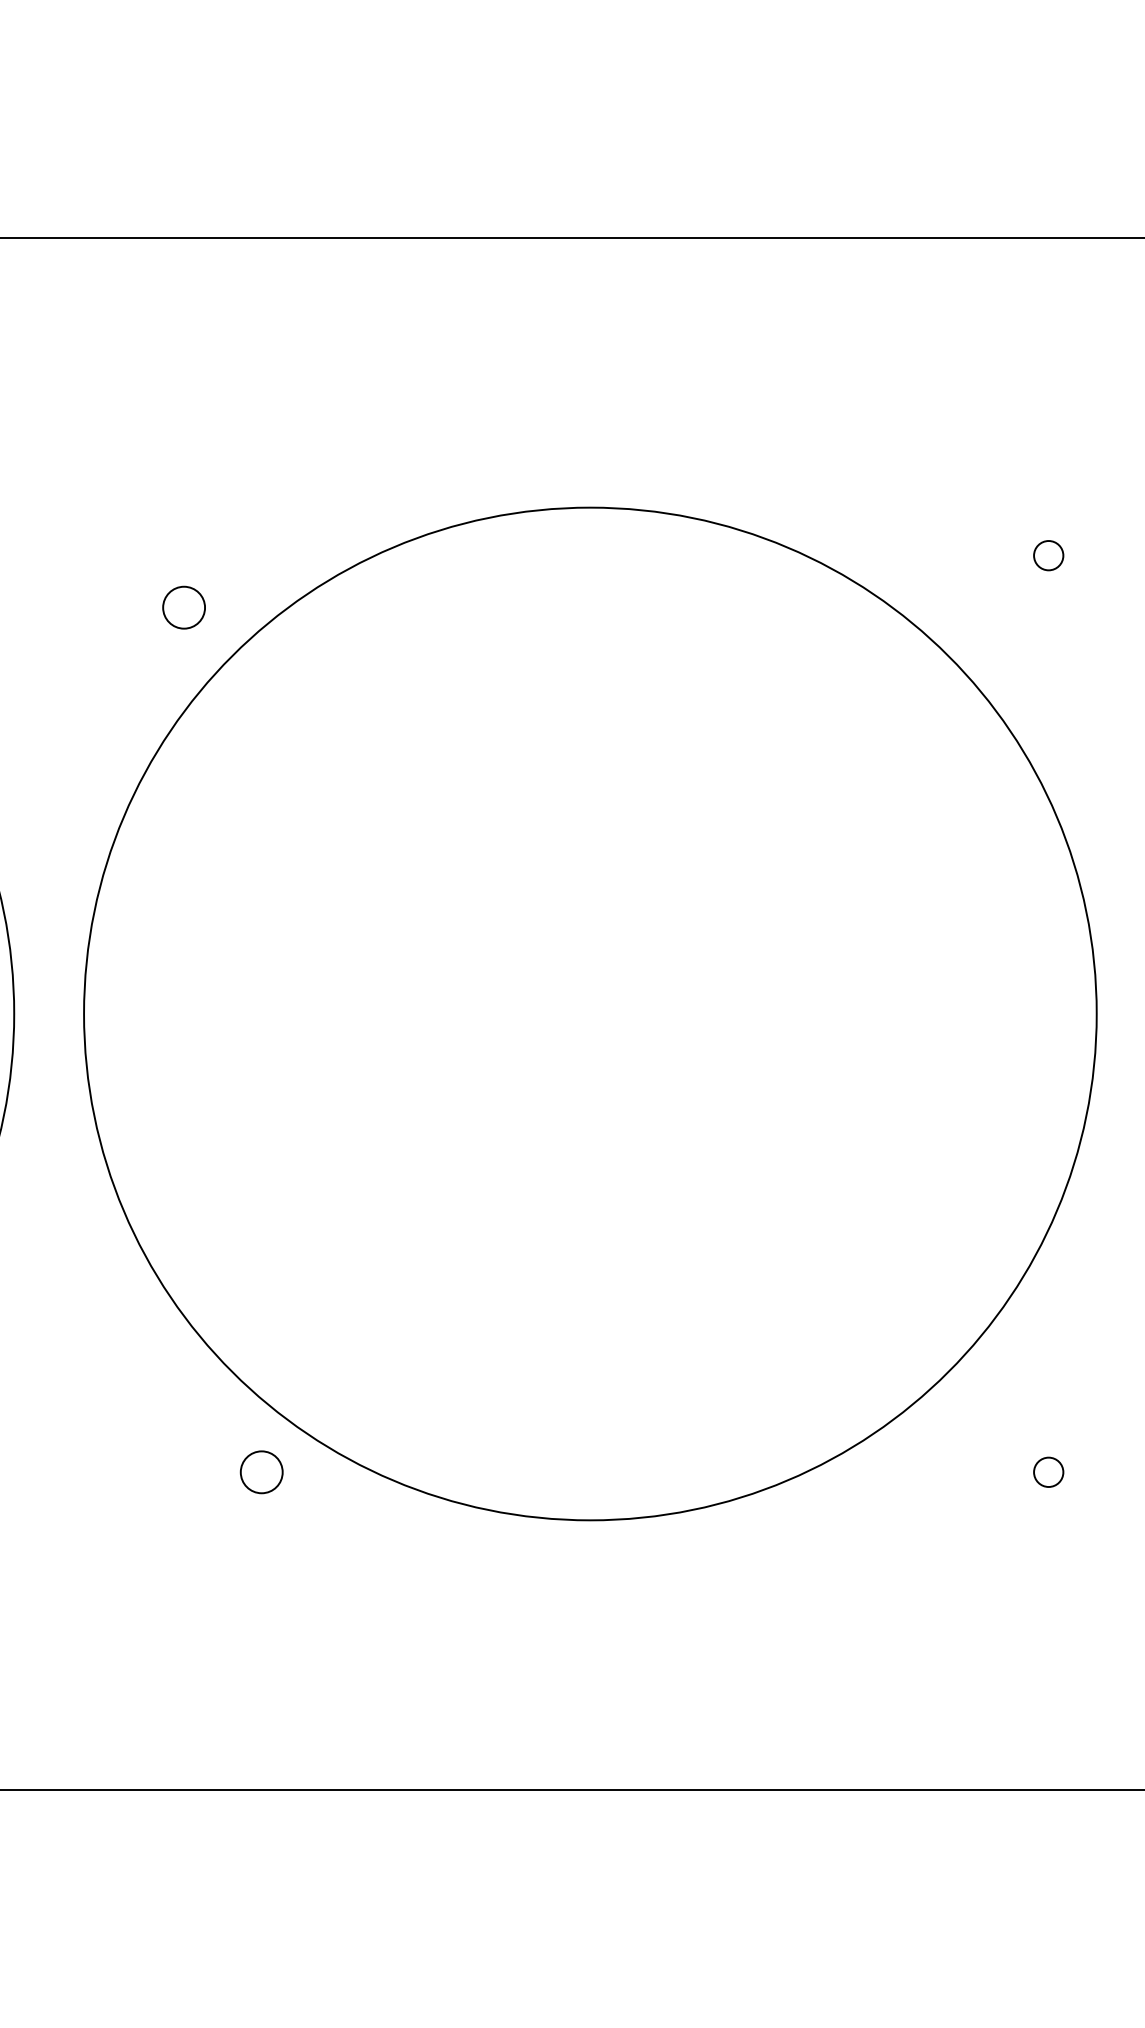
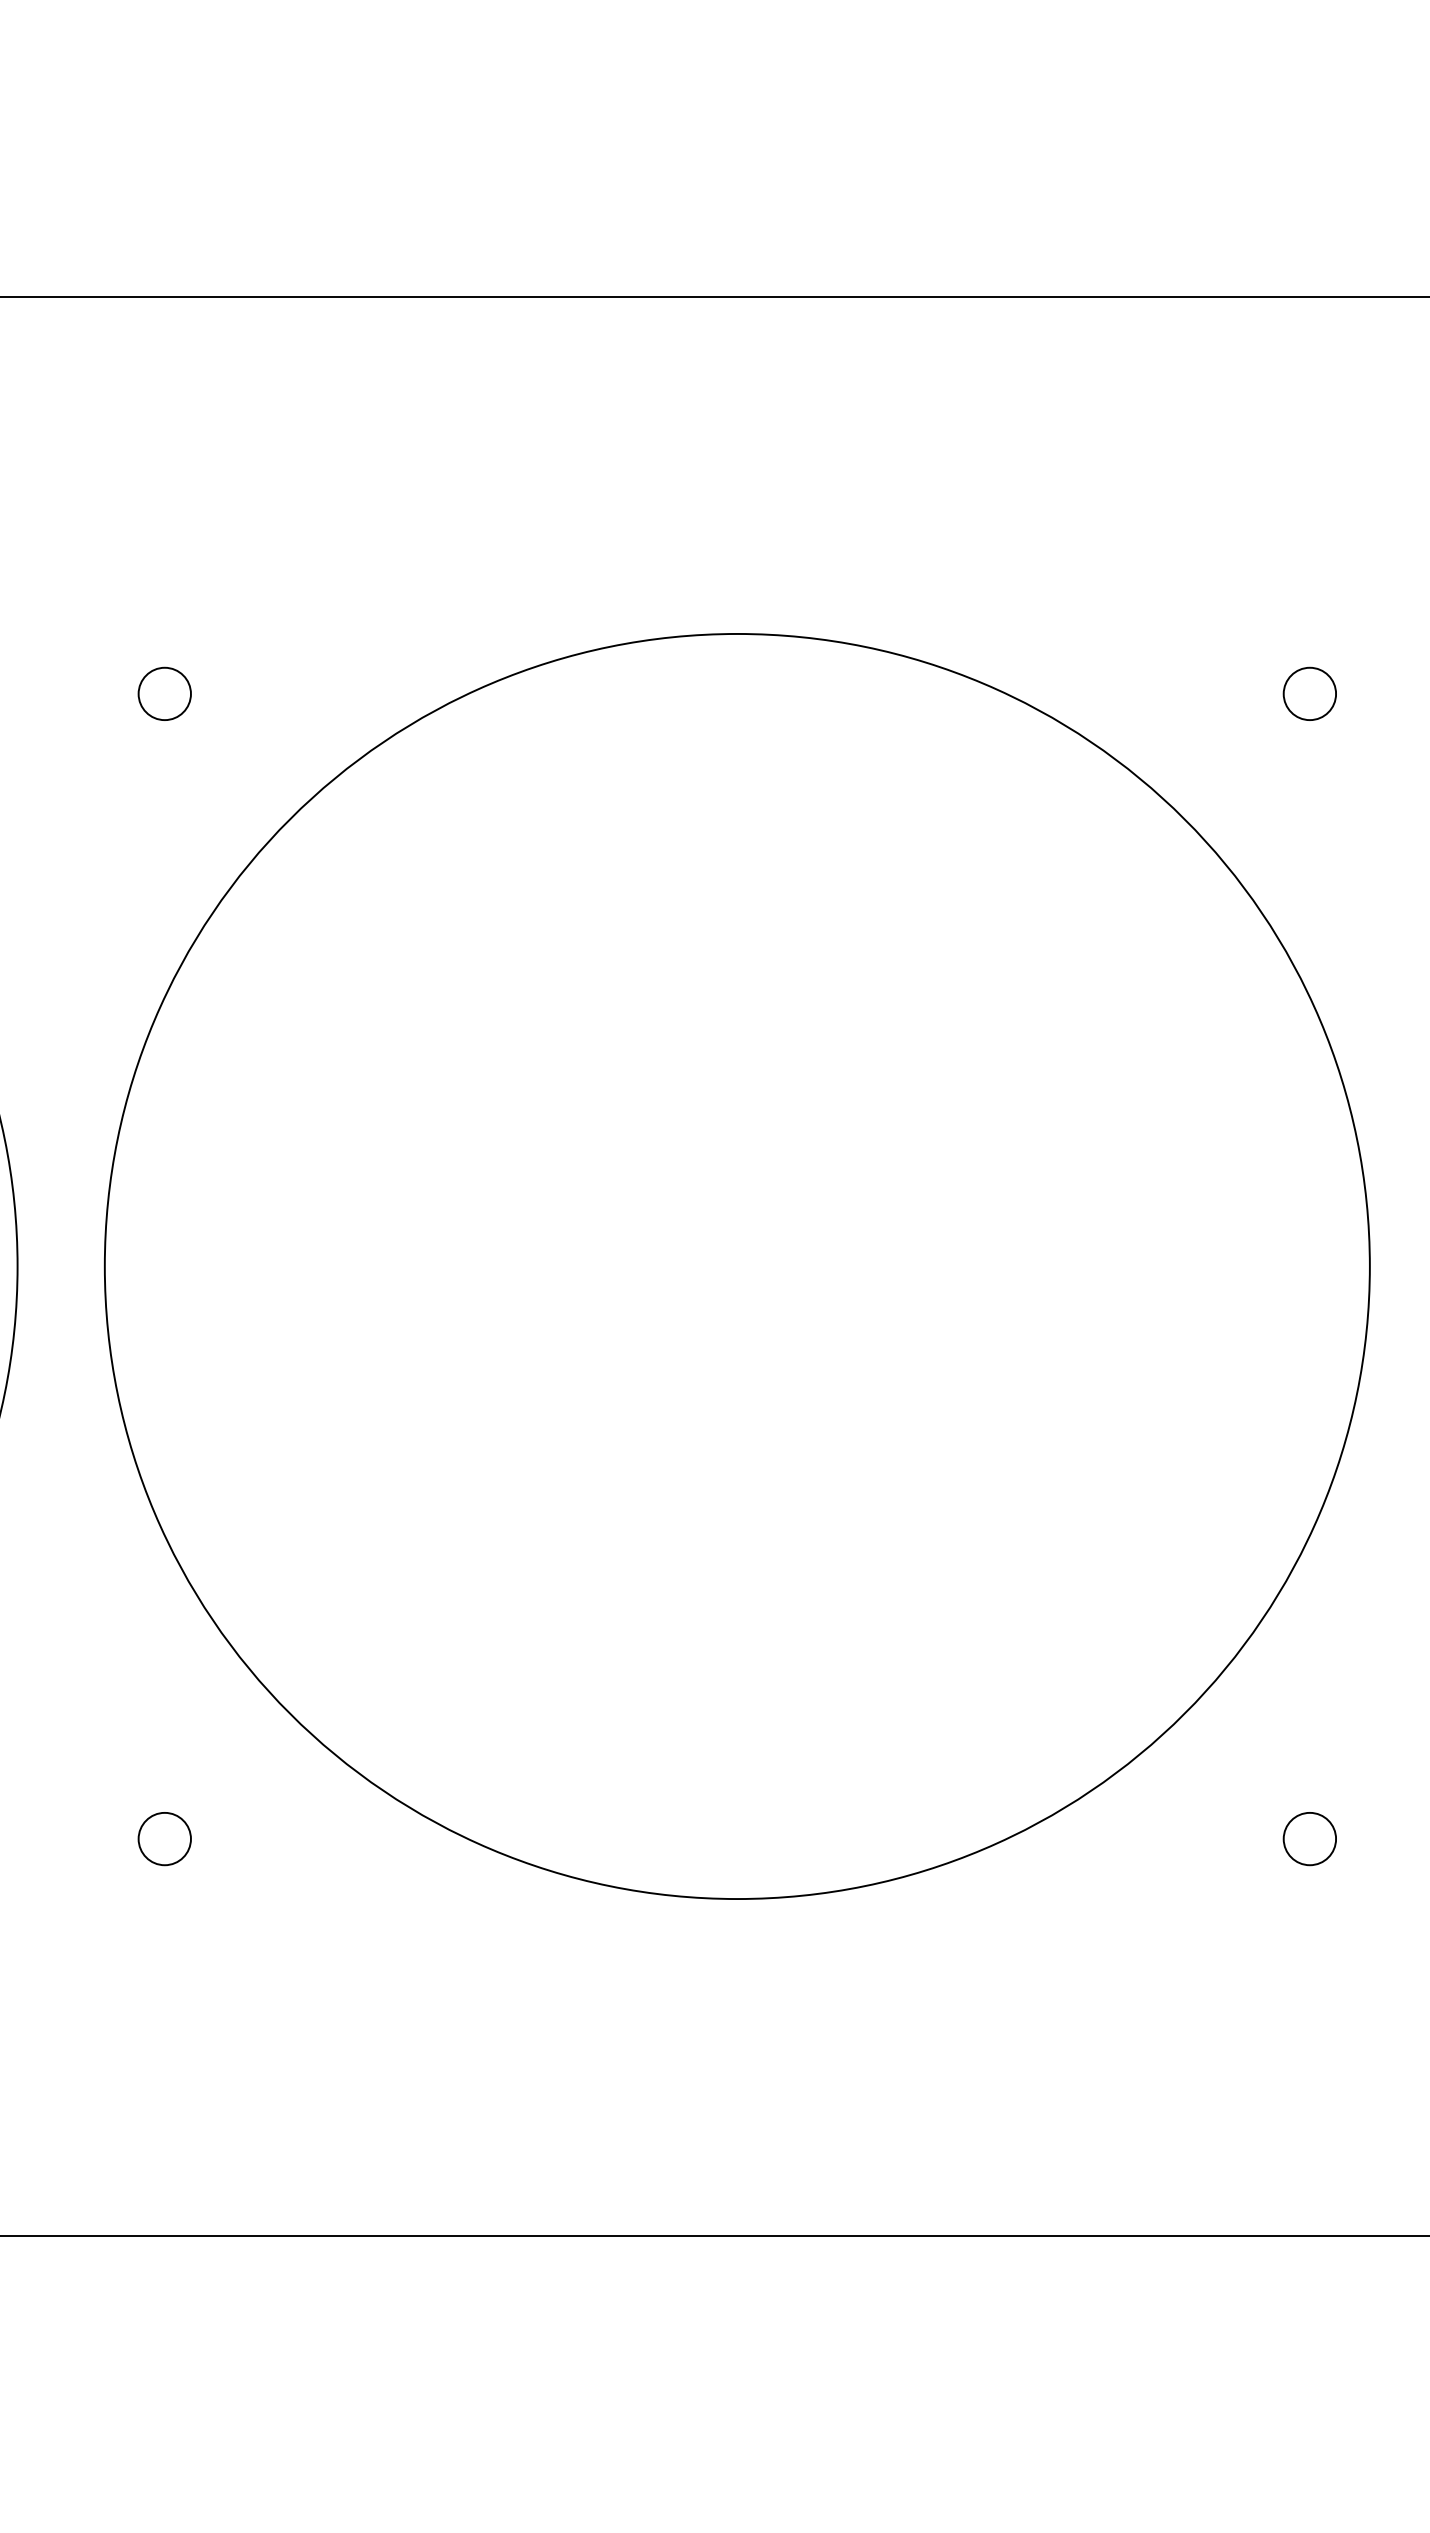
circle: (1048, 555) -> (1309, 693), size x1.43
circle: (183, 607) -> (164, 693), moved
circle: (1048, 1471) -> (1309, 1838), size x1.43
circle: (261, 1472) -> (164, 1839), moved

